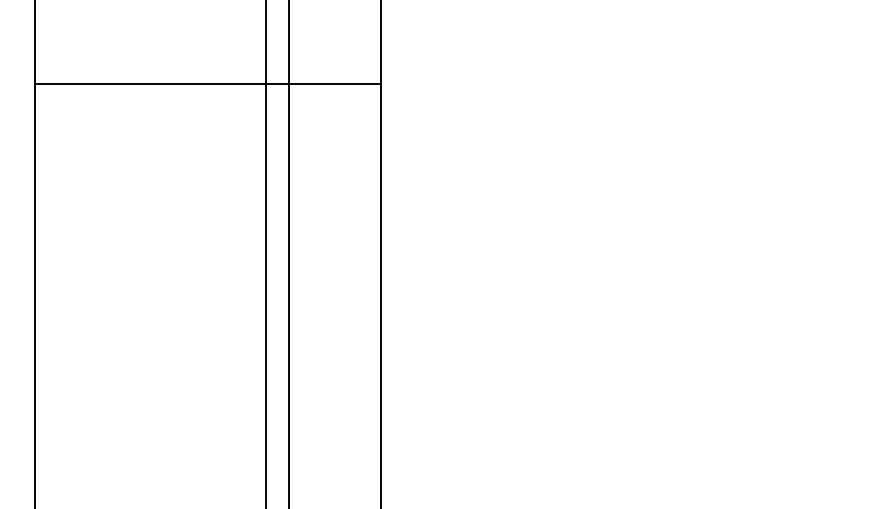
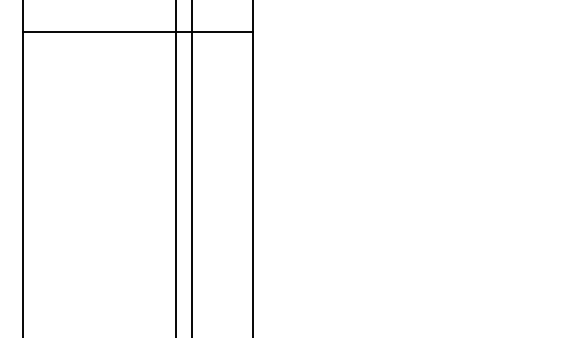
line: (207, 84) -> (137, 32), moved

